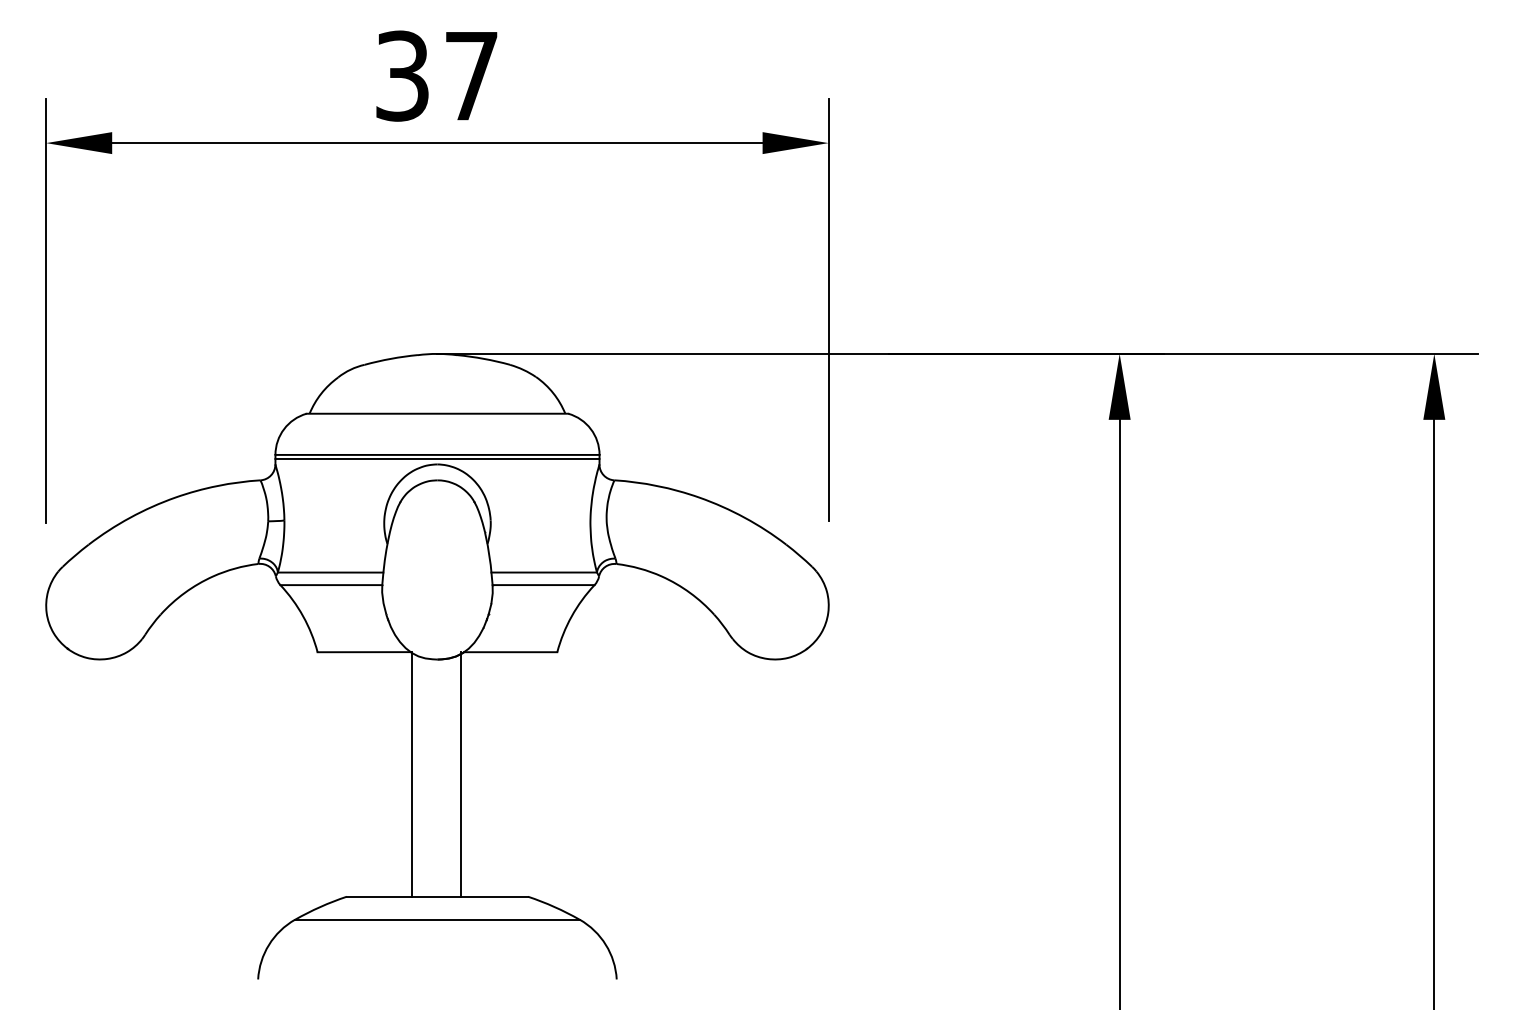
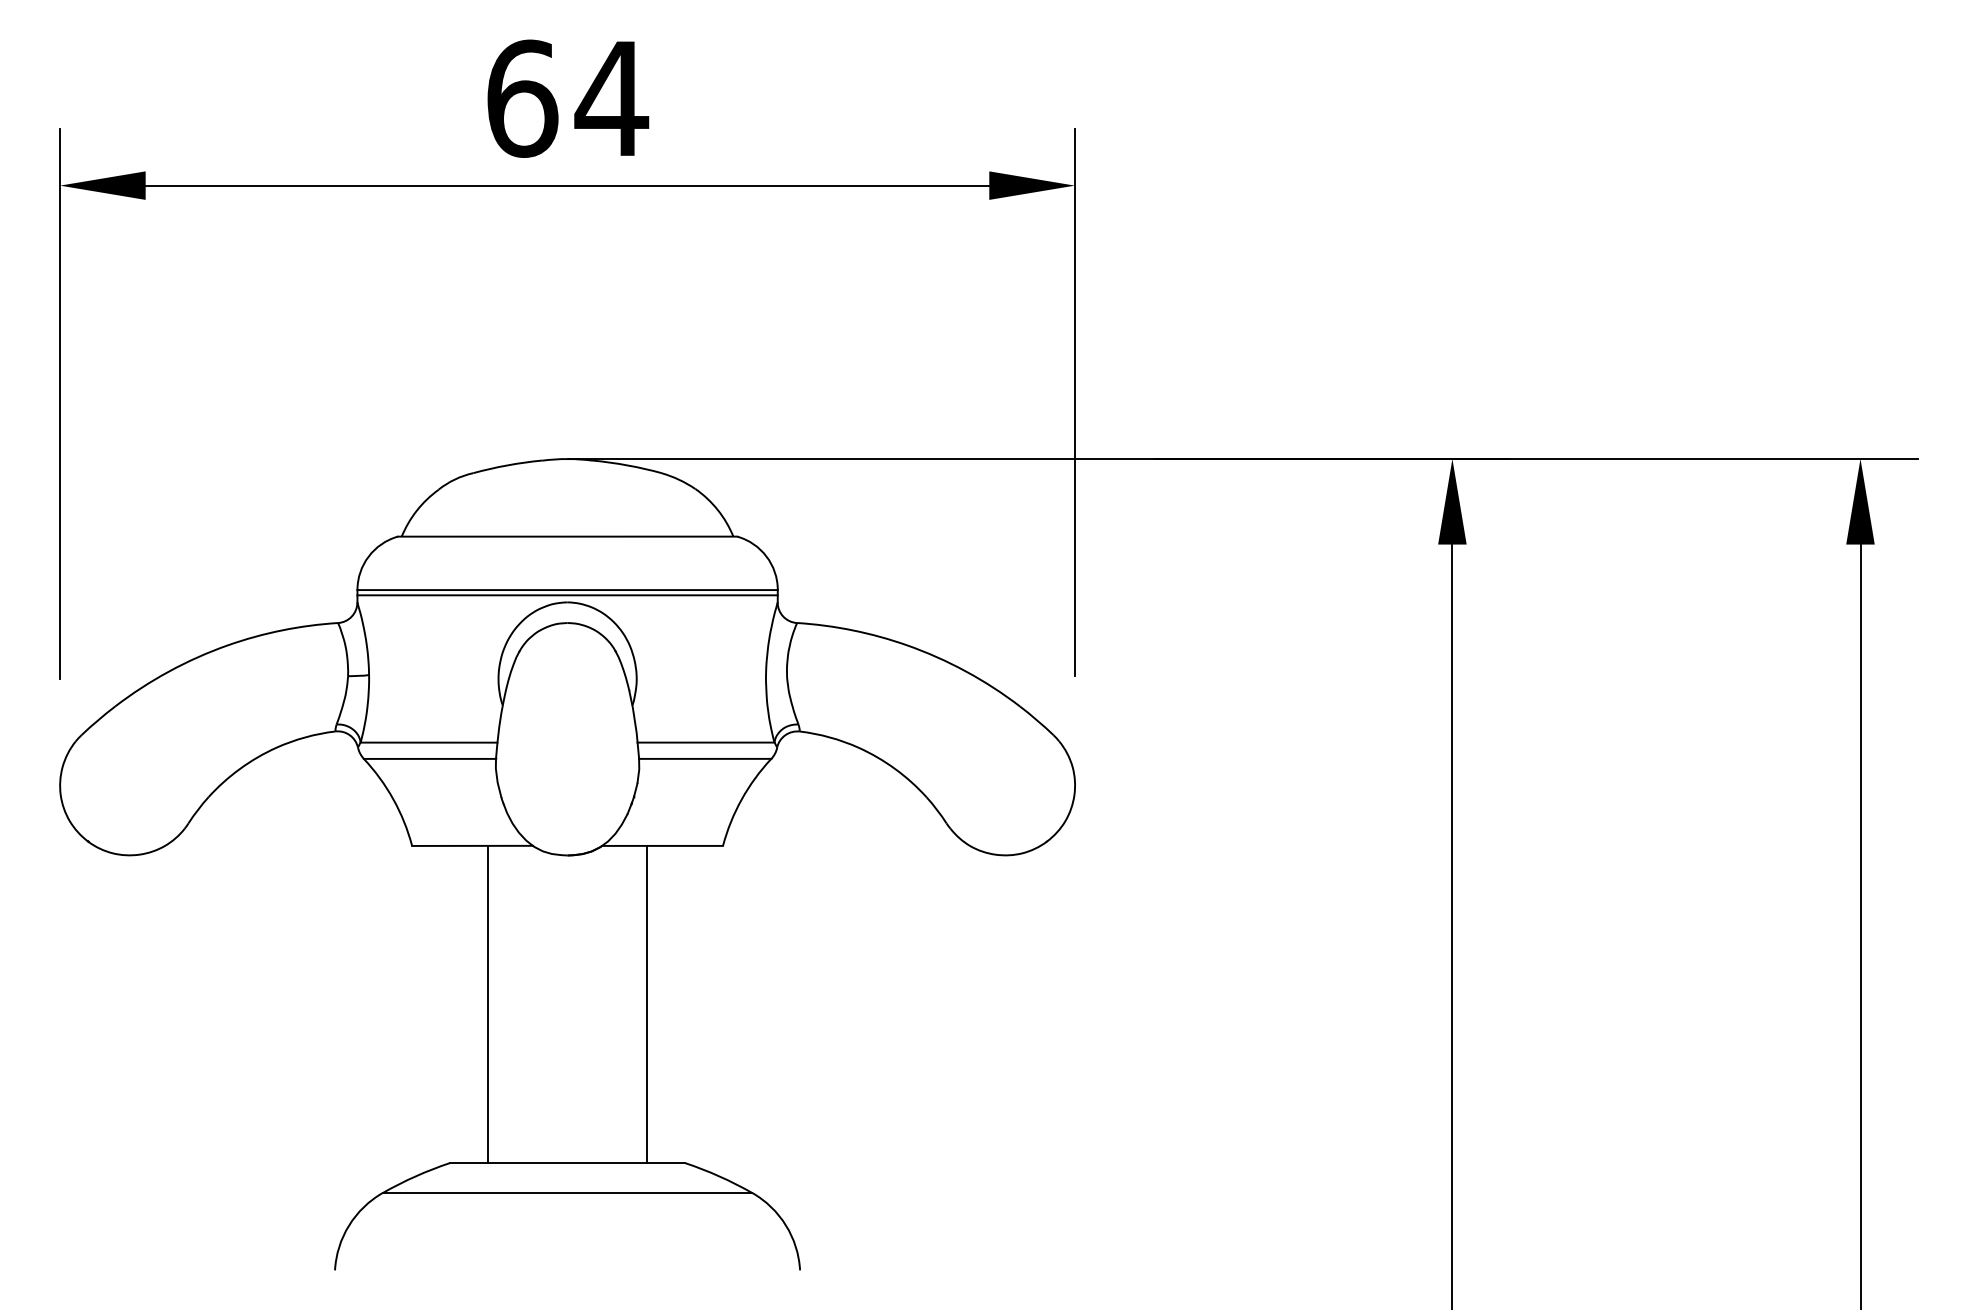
text: (437, 75) -> (567, 97), 37 -> 64
line: (412, 774) -> (488, 1004), moved
line: (460, 774) -> (646, 1004), moved

